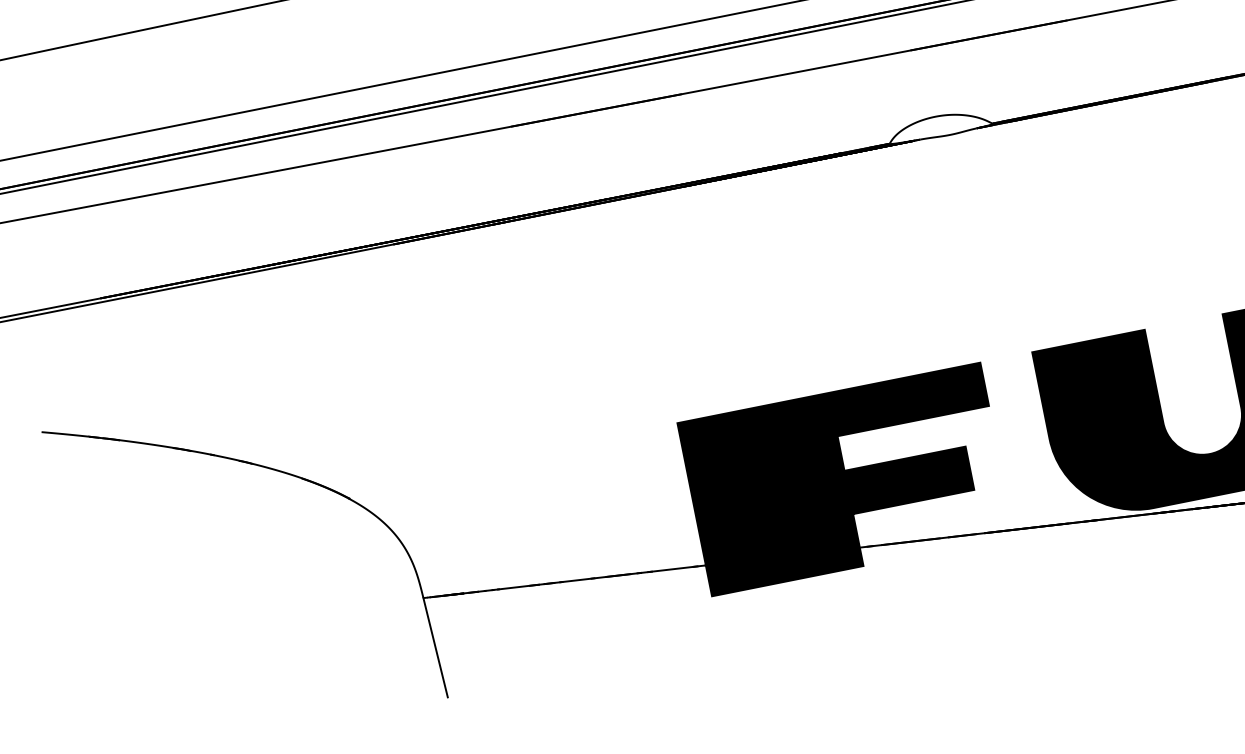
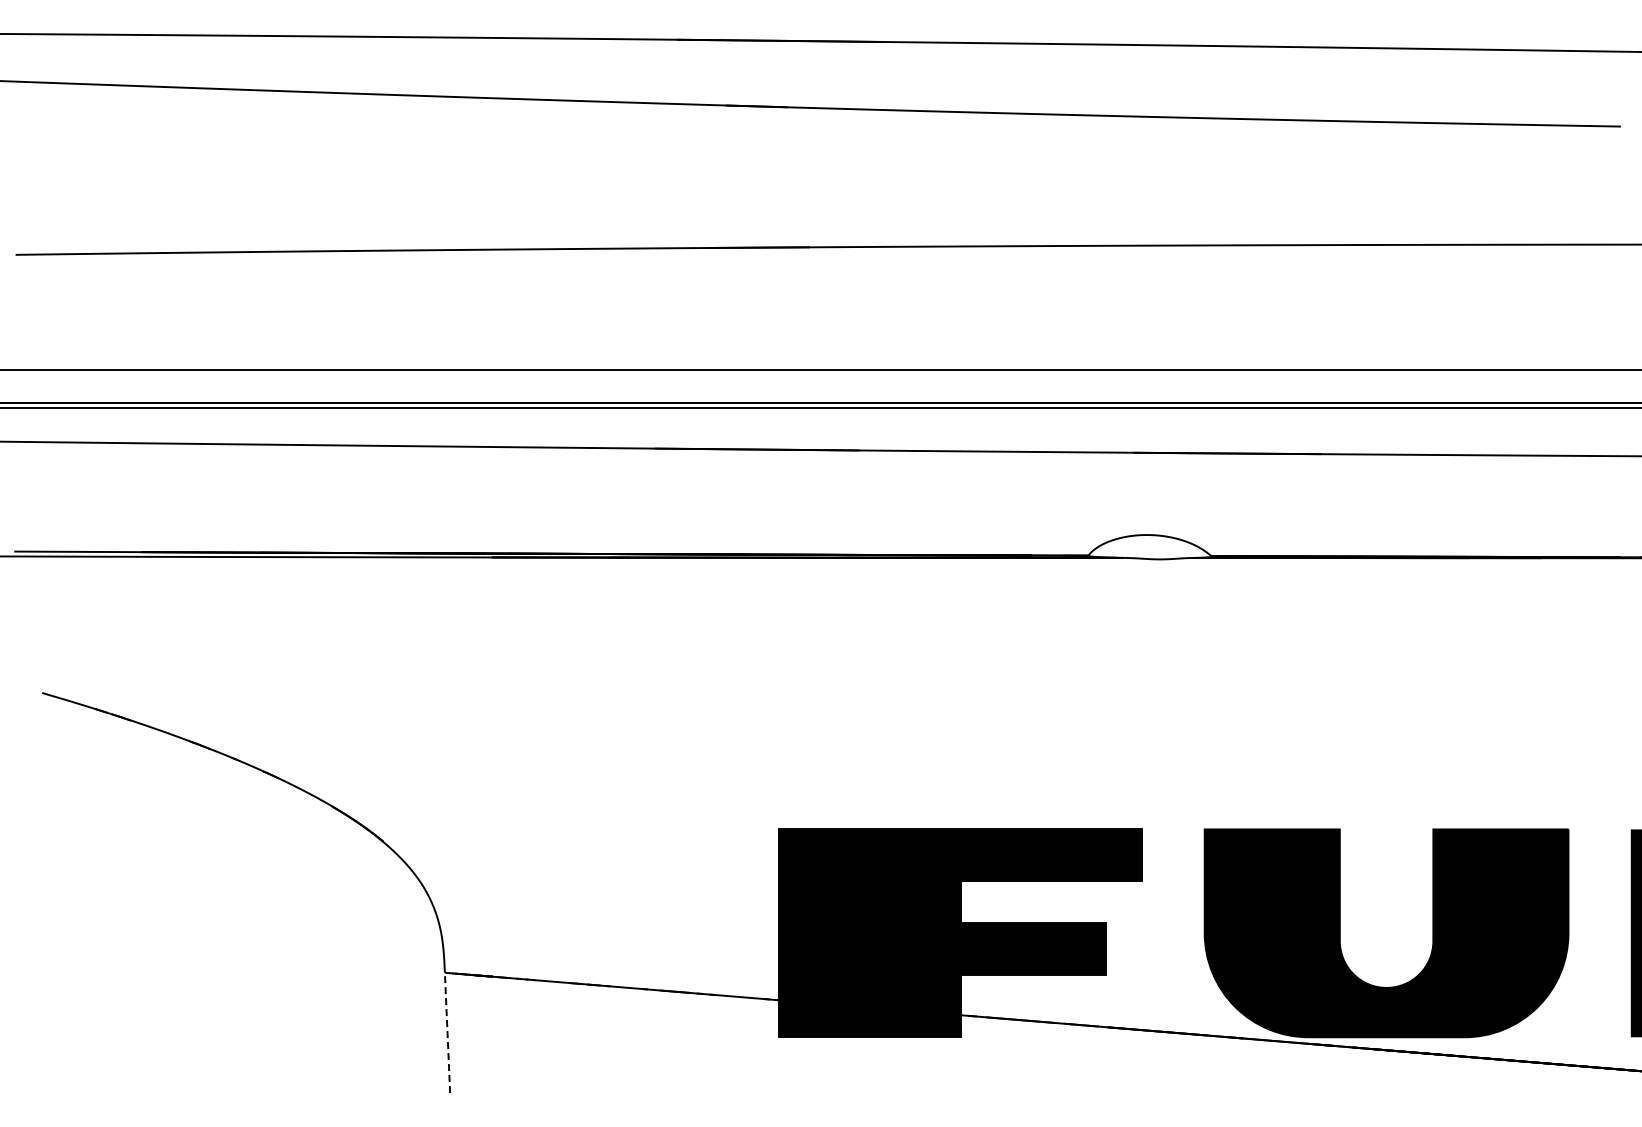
line: (435, 647) -> (447, 1032), solid -> dashed

